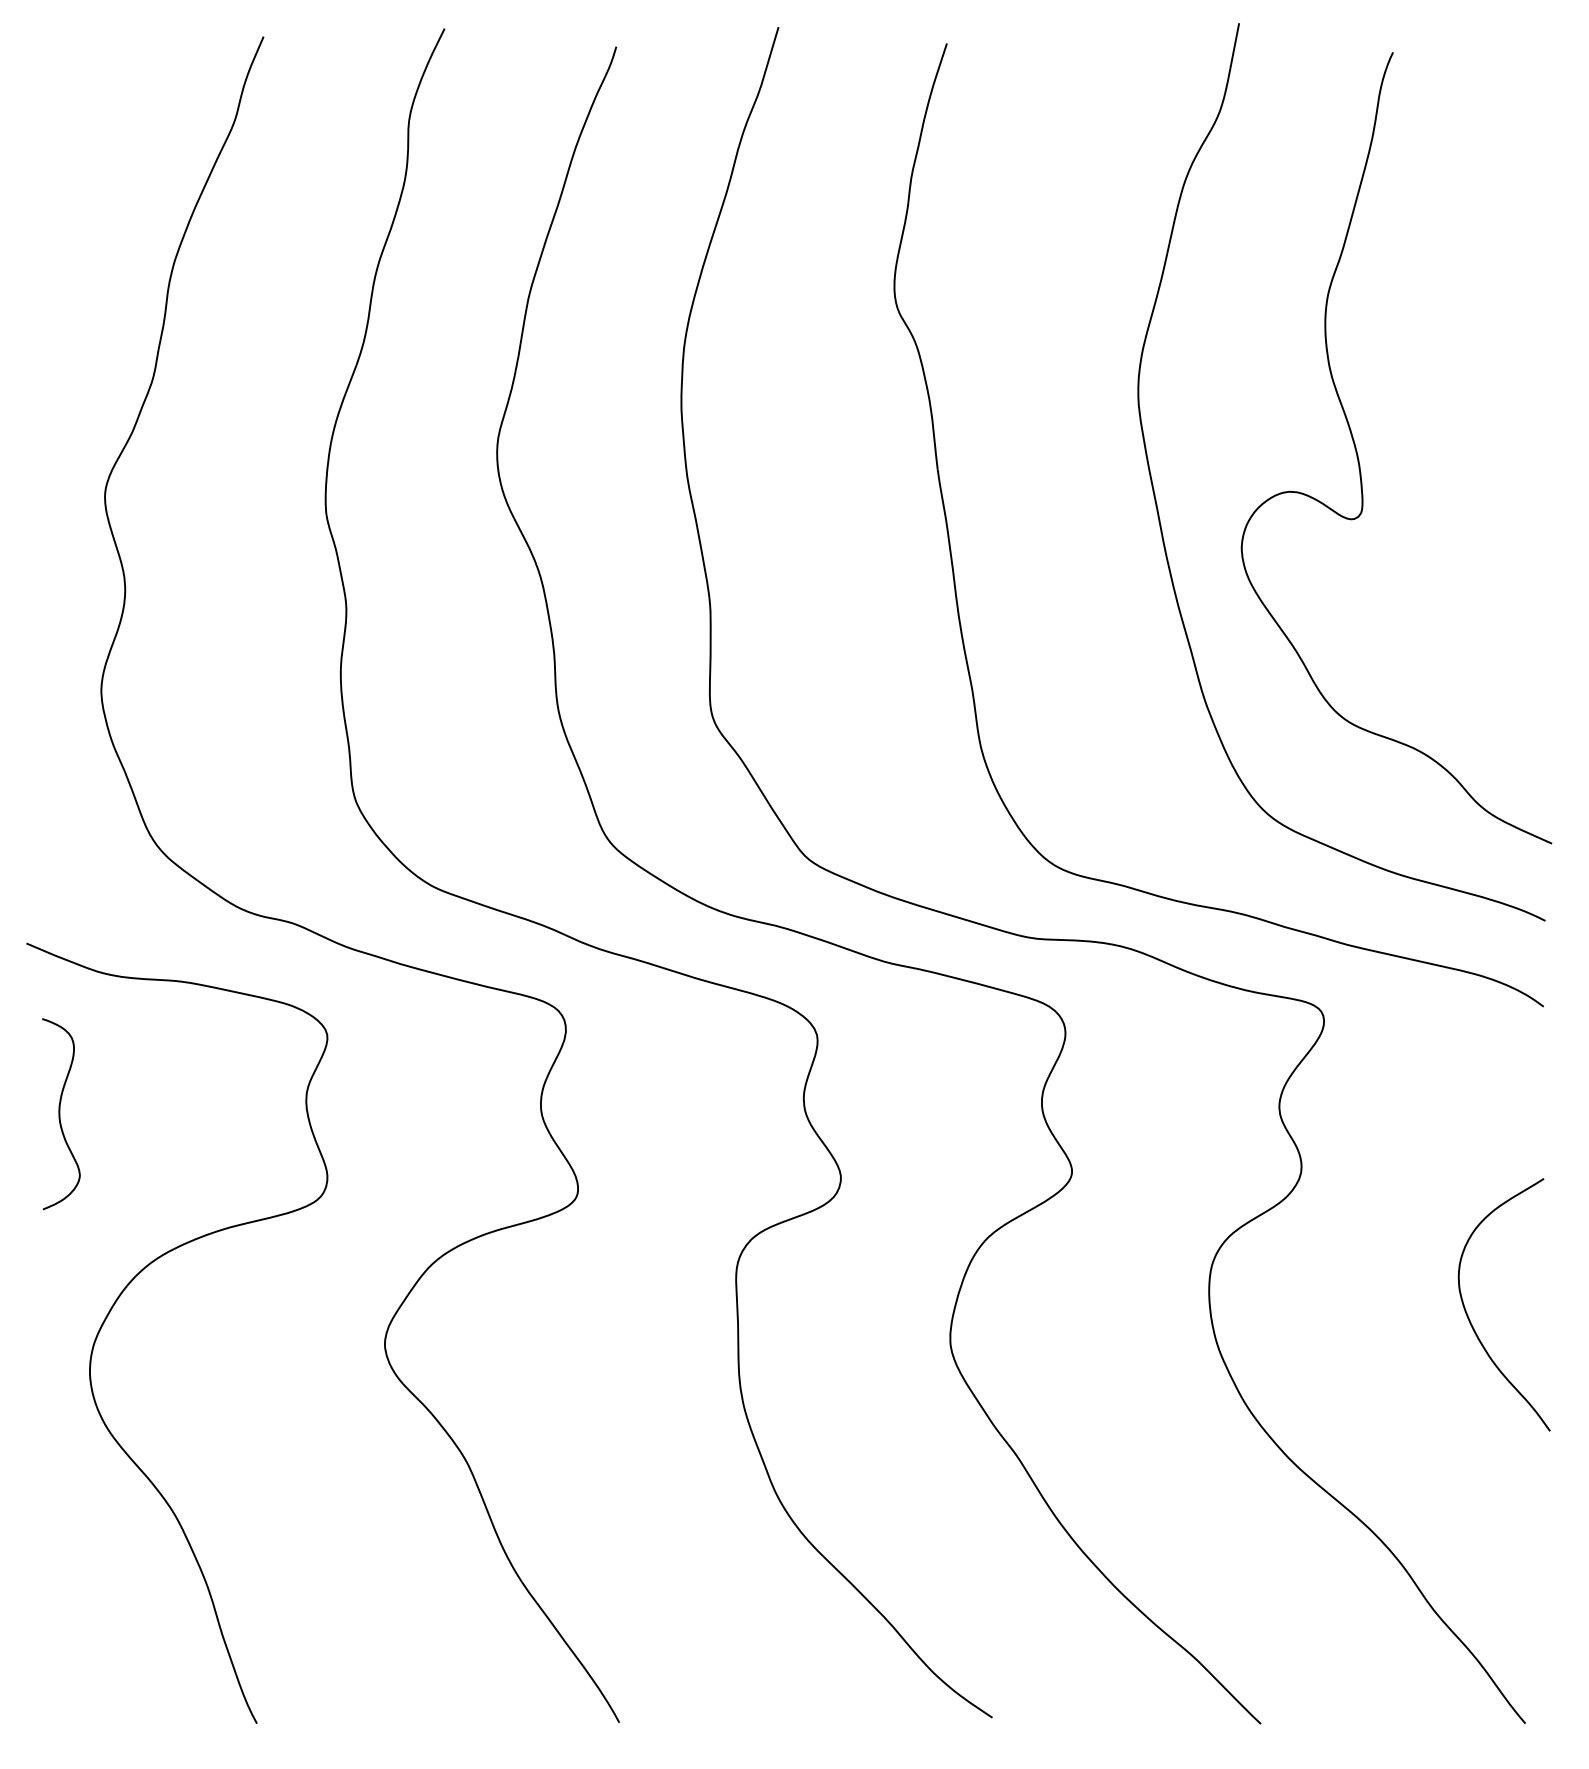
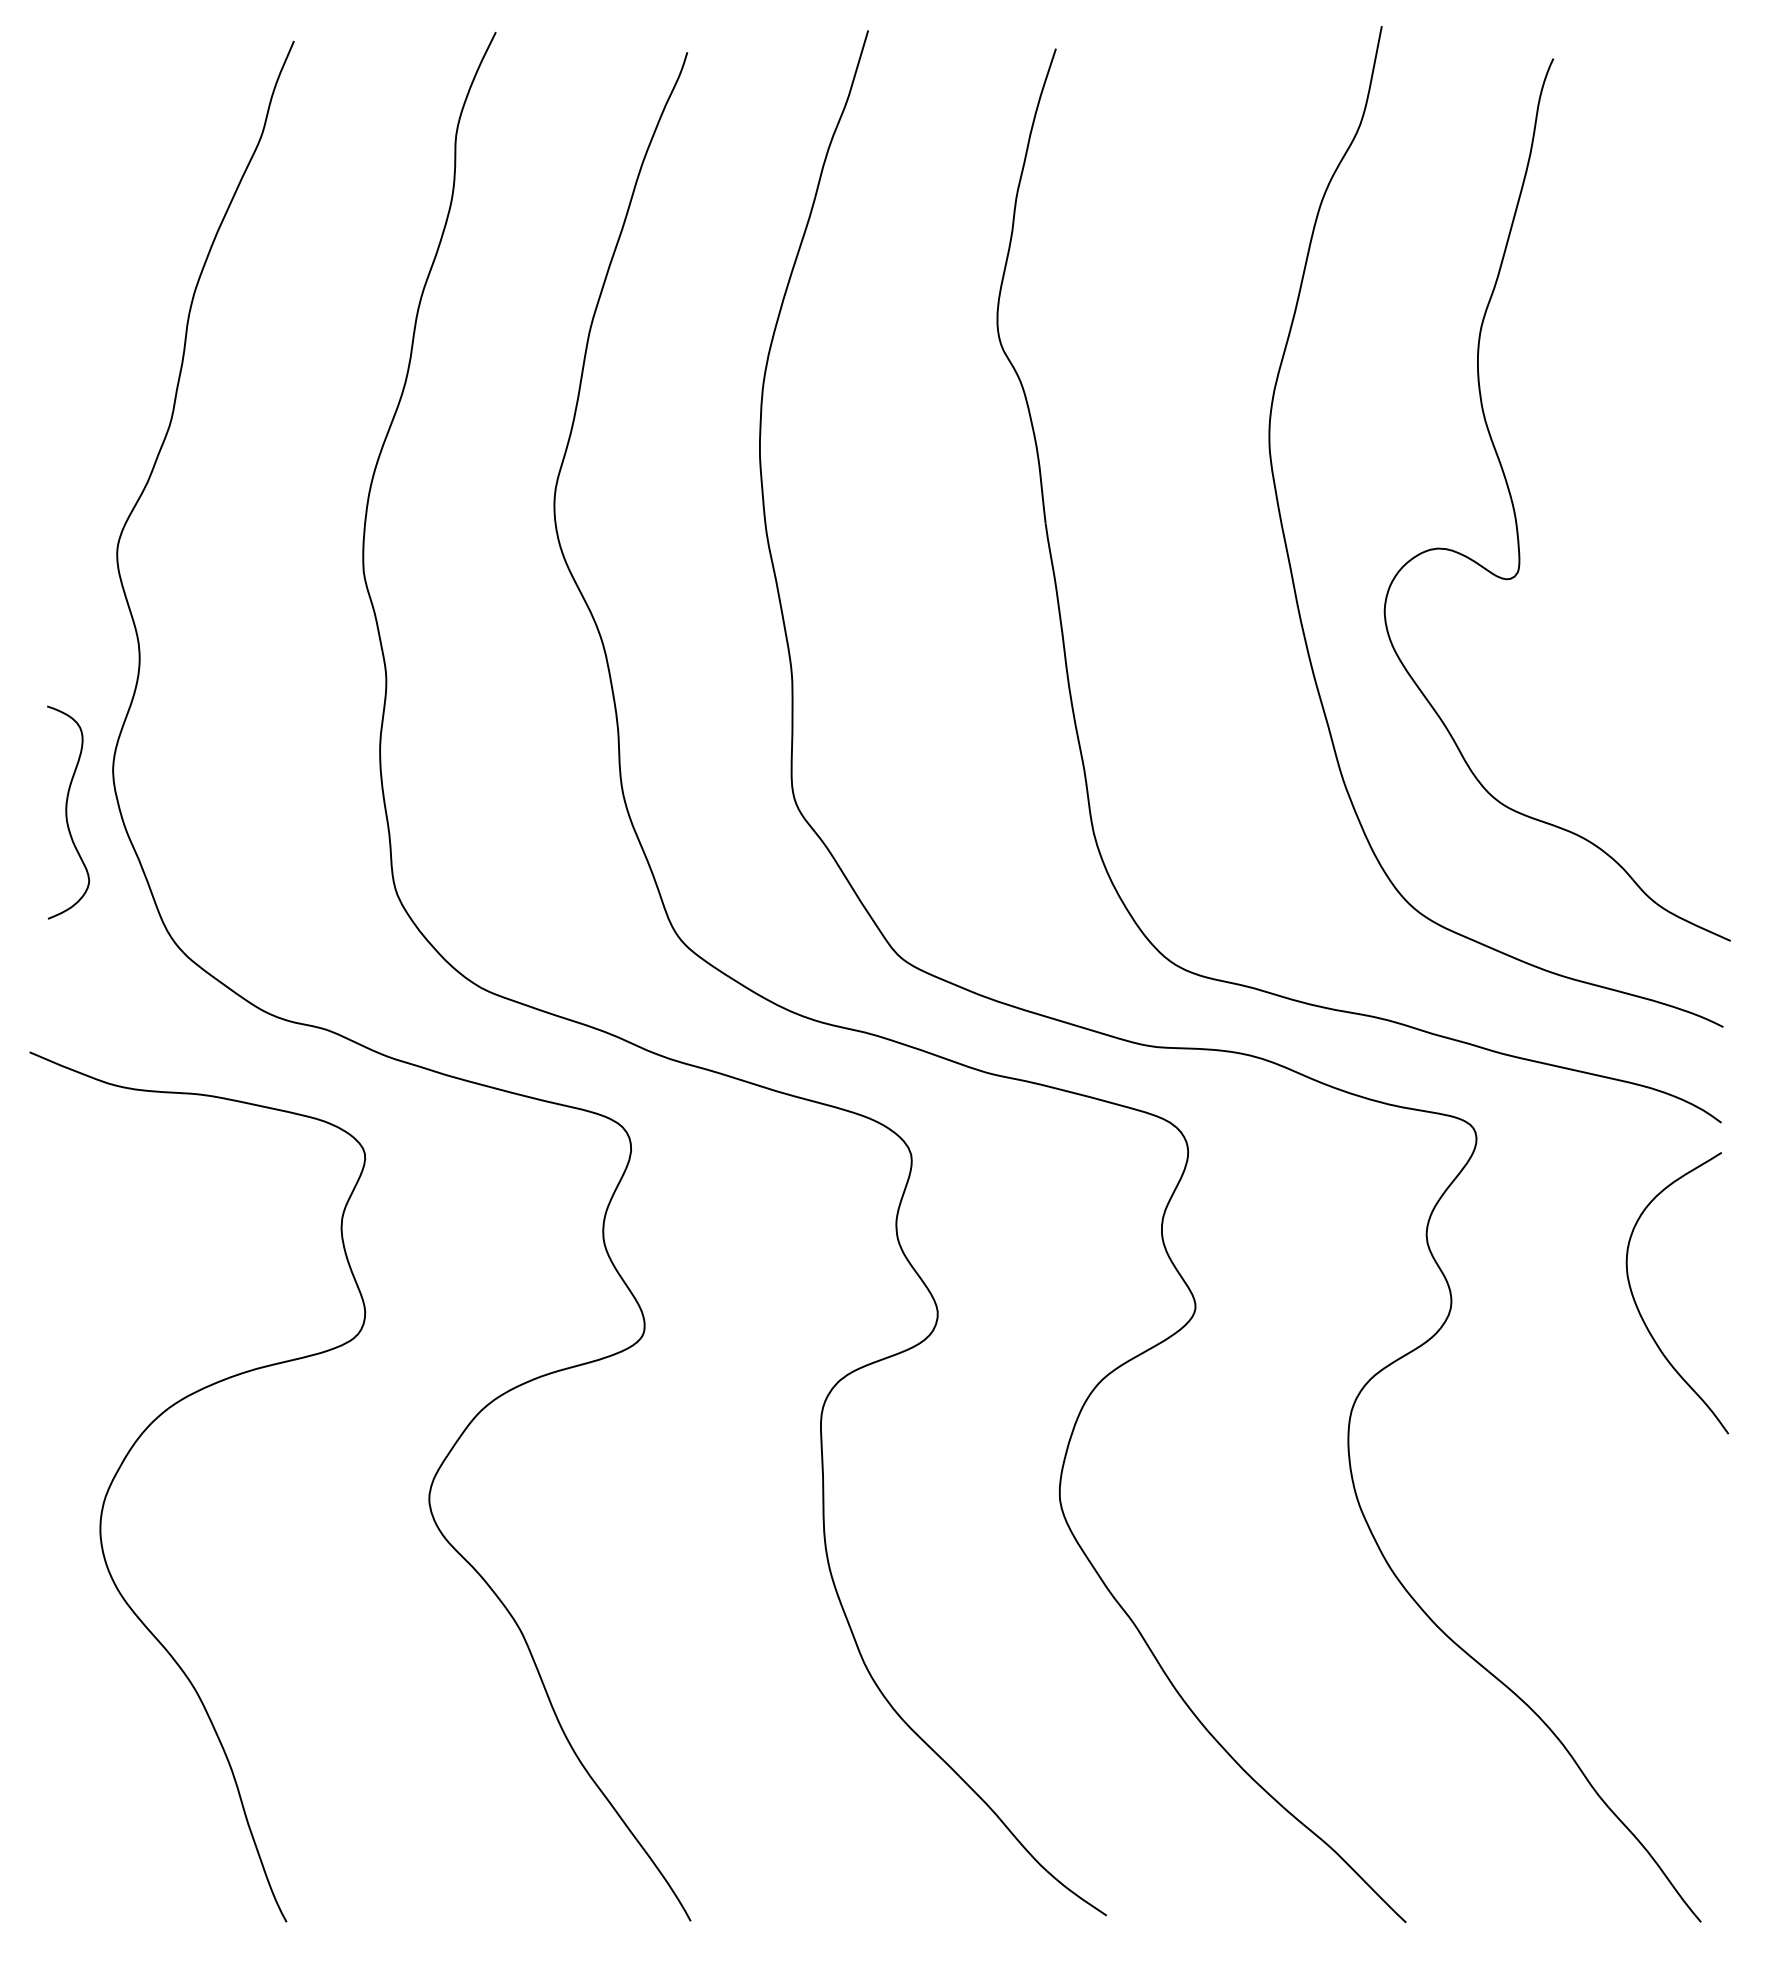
curve: (60, 1114) -> (67, 812), moved
curve: (1470, 1319) -> (1639, 1309), moved

